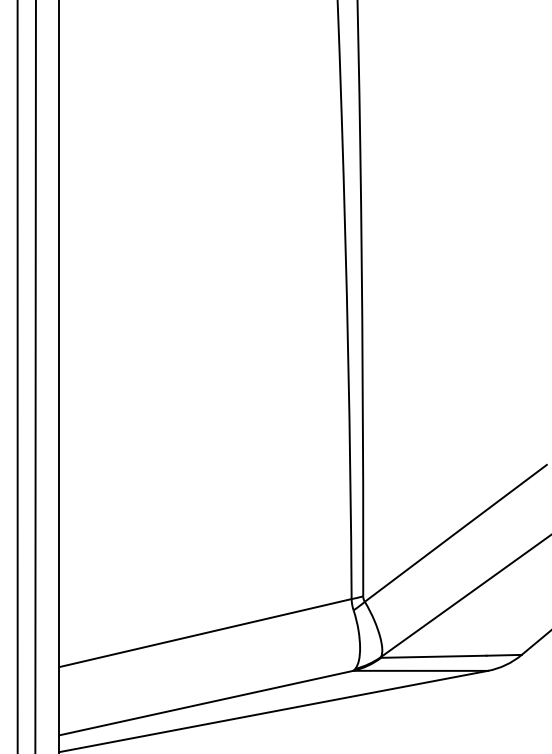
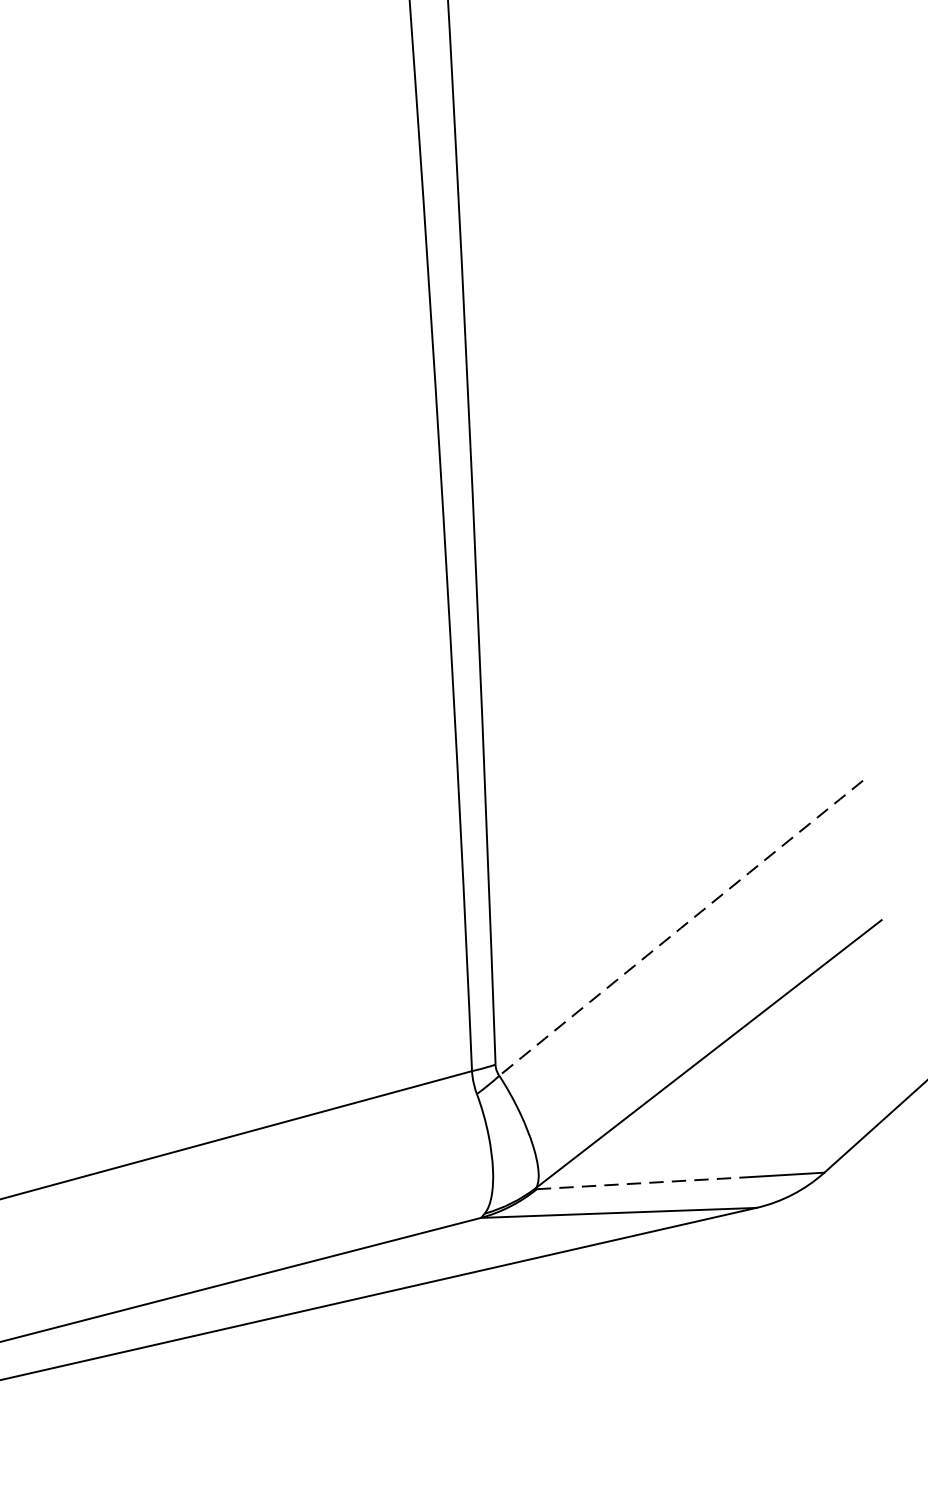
arc: (456, 532) -> (681, 927), solid -> dashed
line: (433, 656) -> (643, 1182), solid -> dashed

